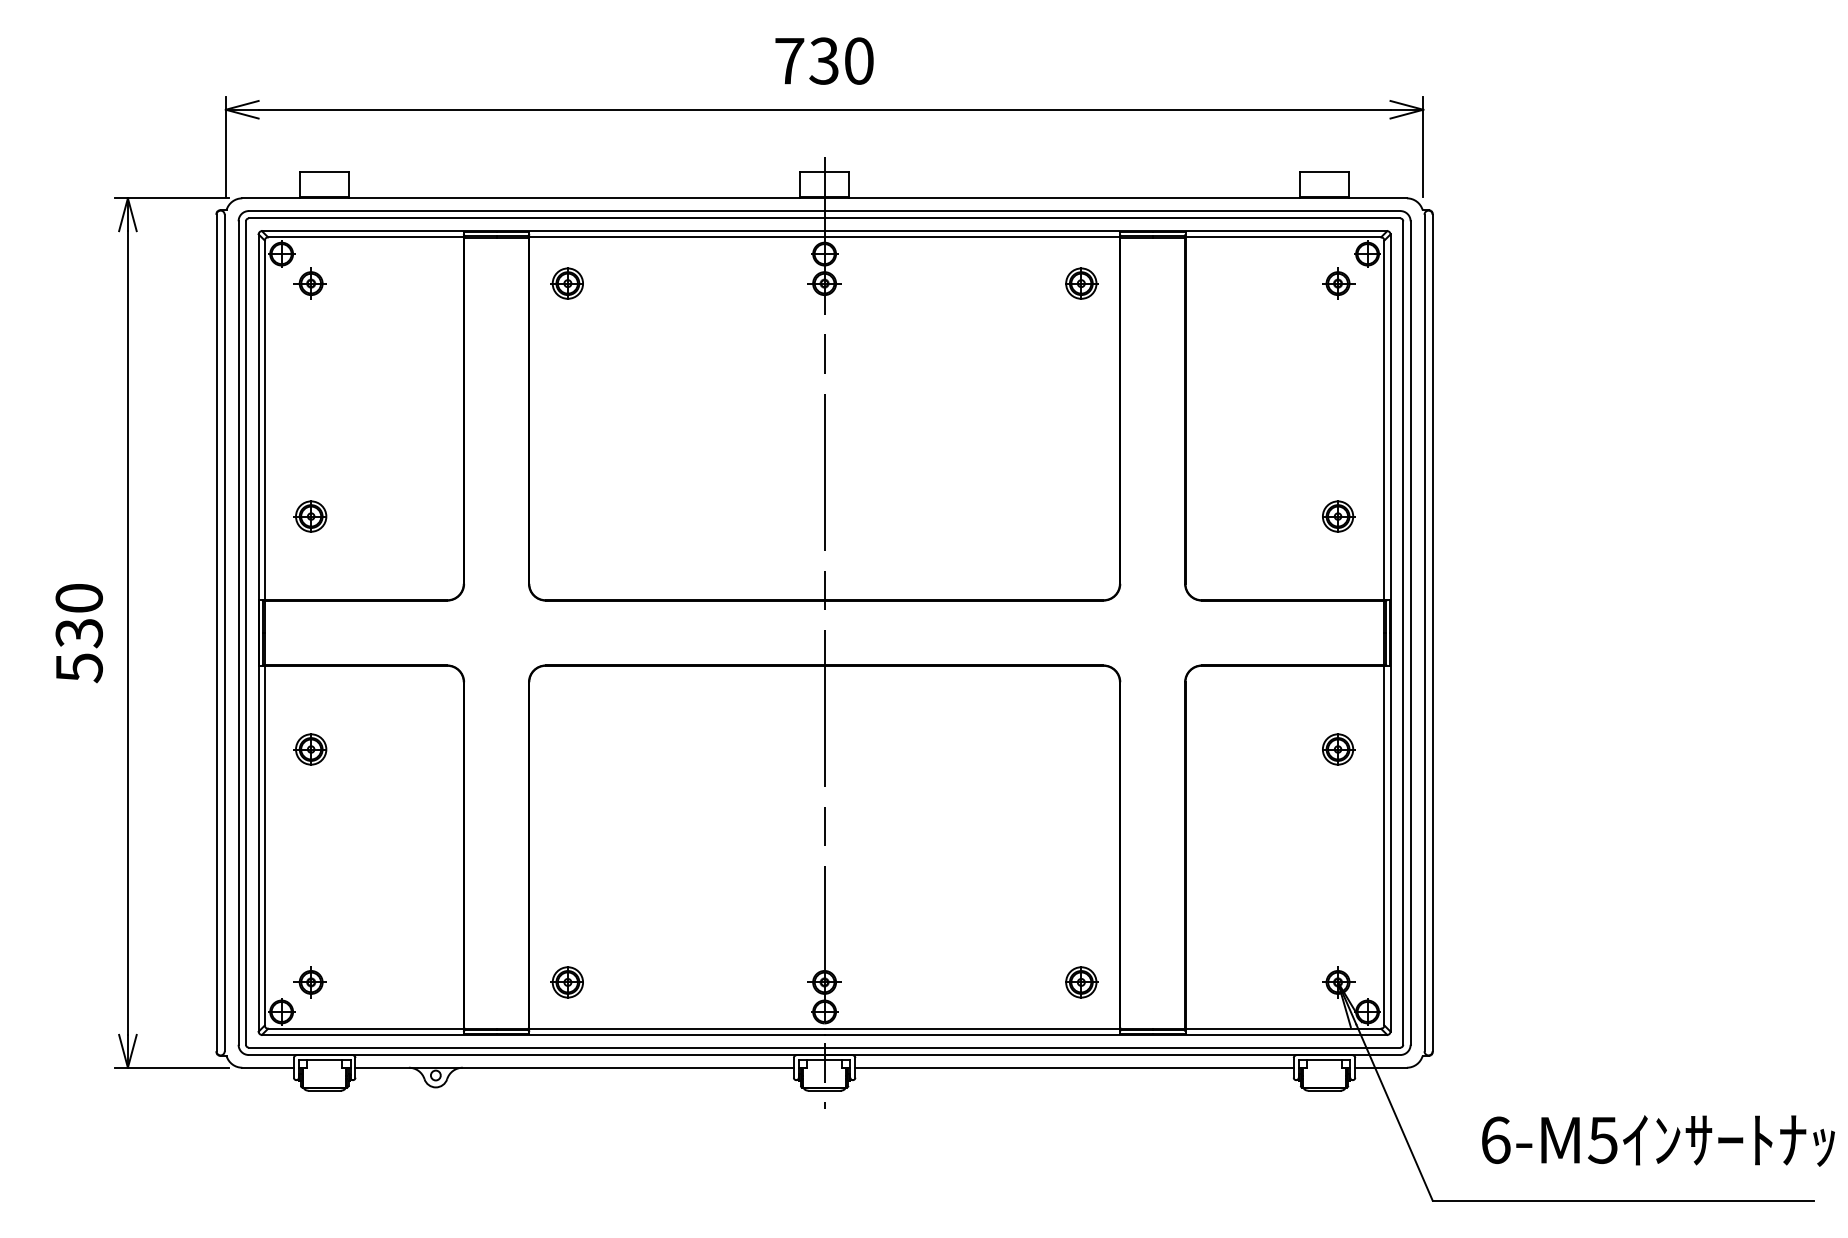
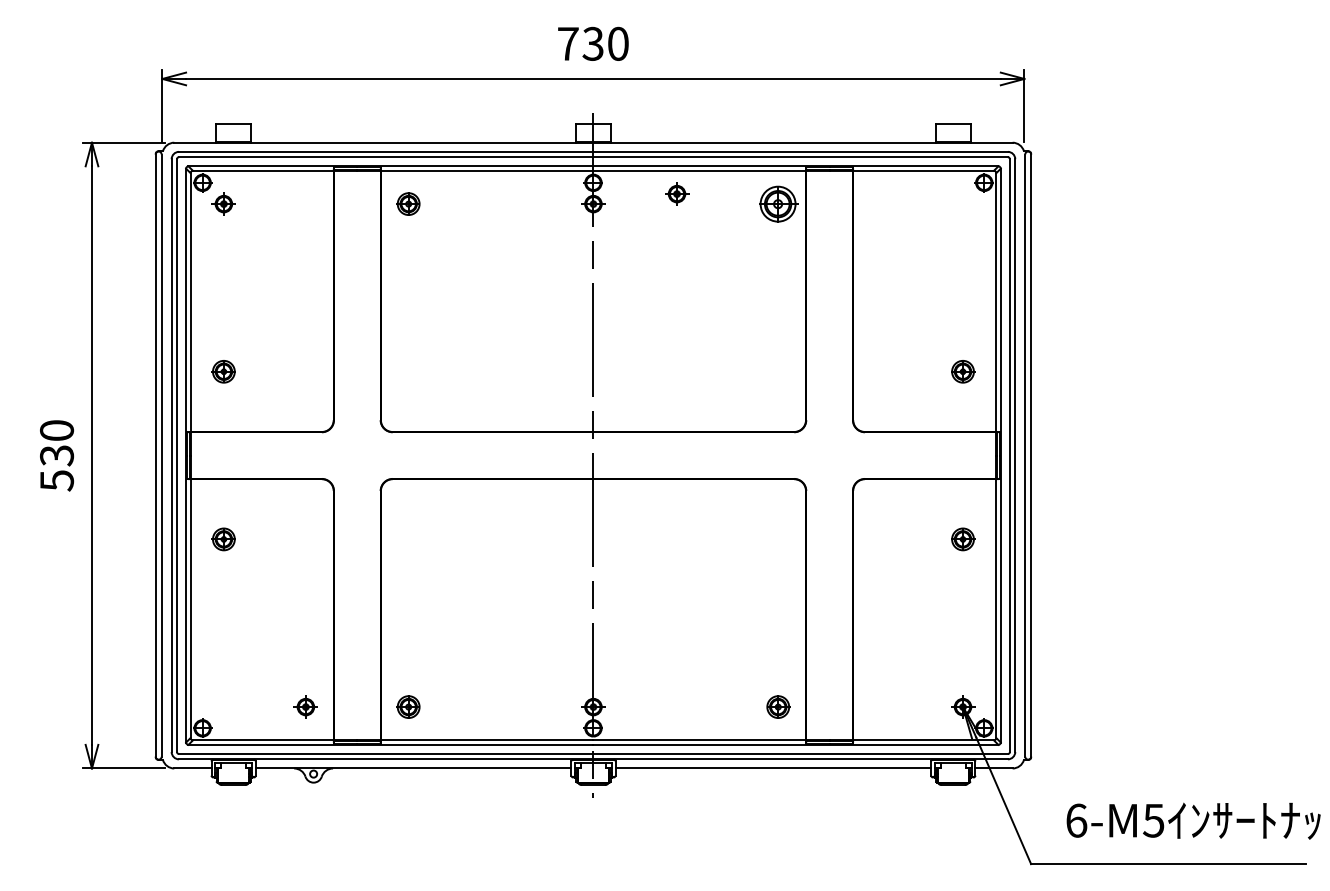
part: (1081, 282) -> (778, 203), size x1.6
part: (1338, 282) -> (677, 193), moved
part: (310, 981) -> (305, 706), moved

